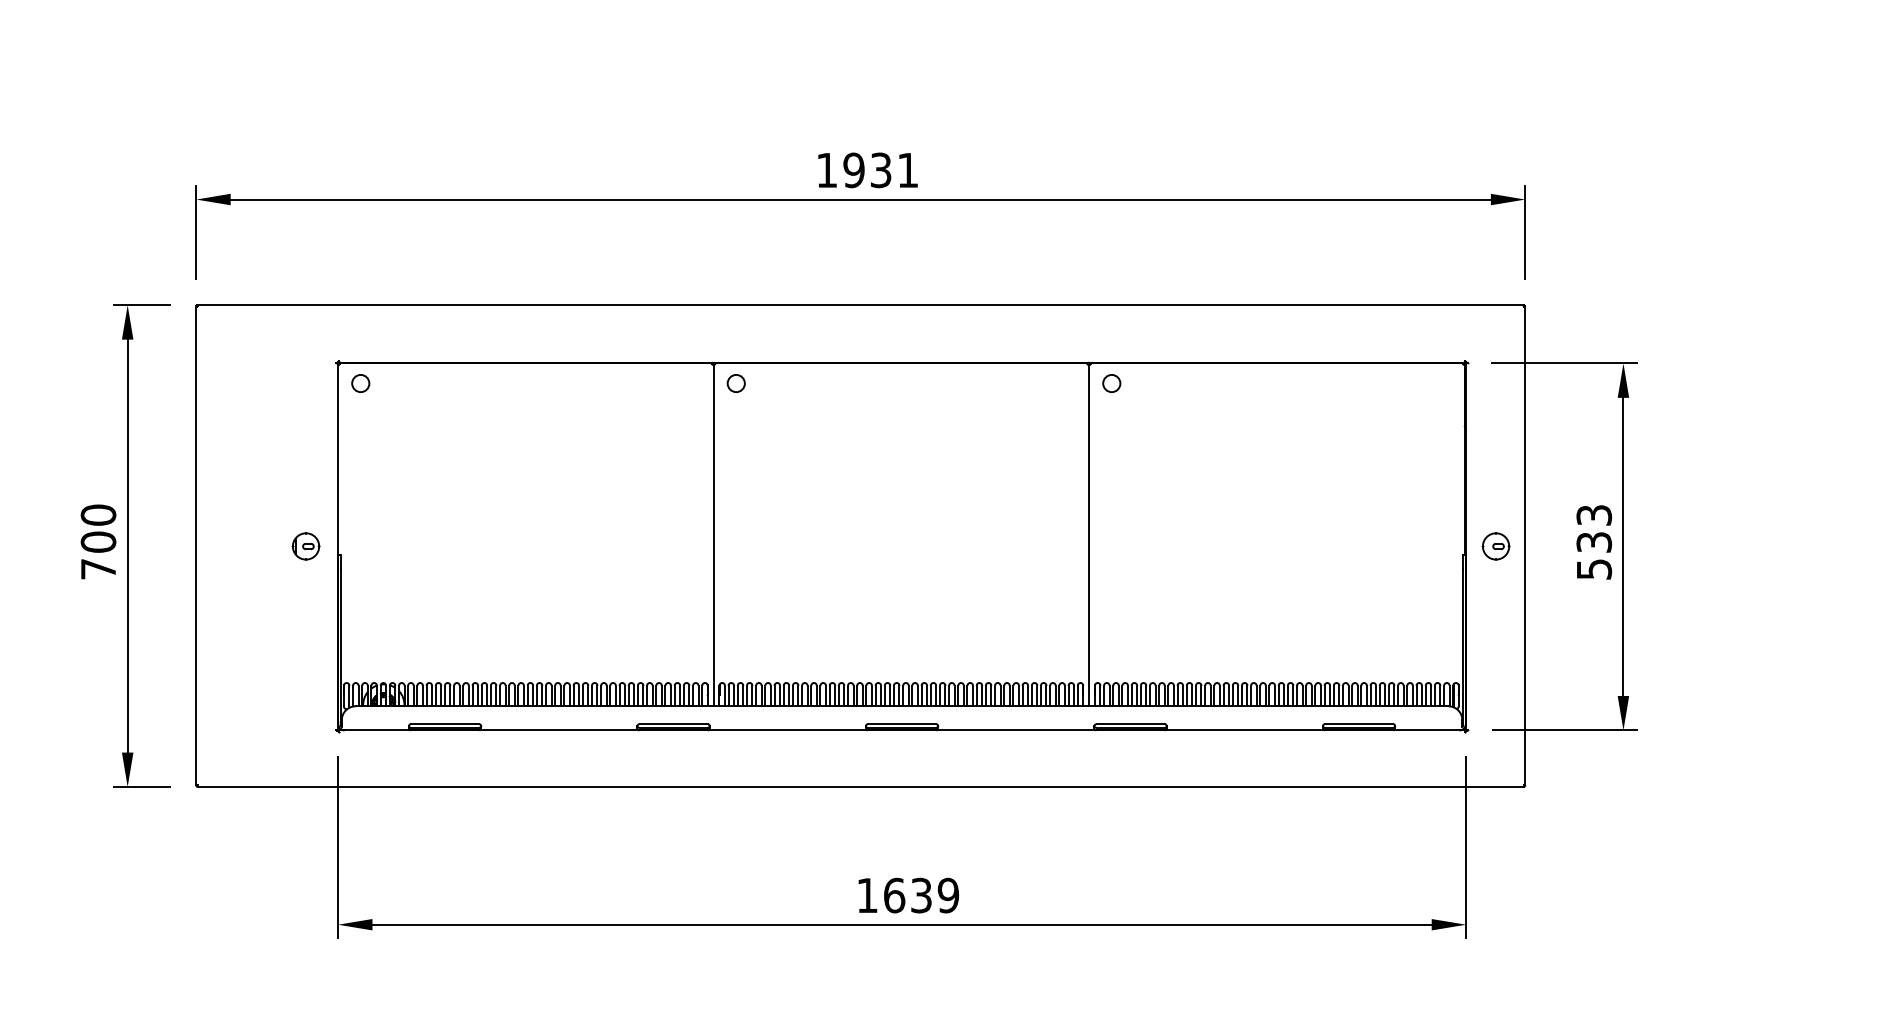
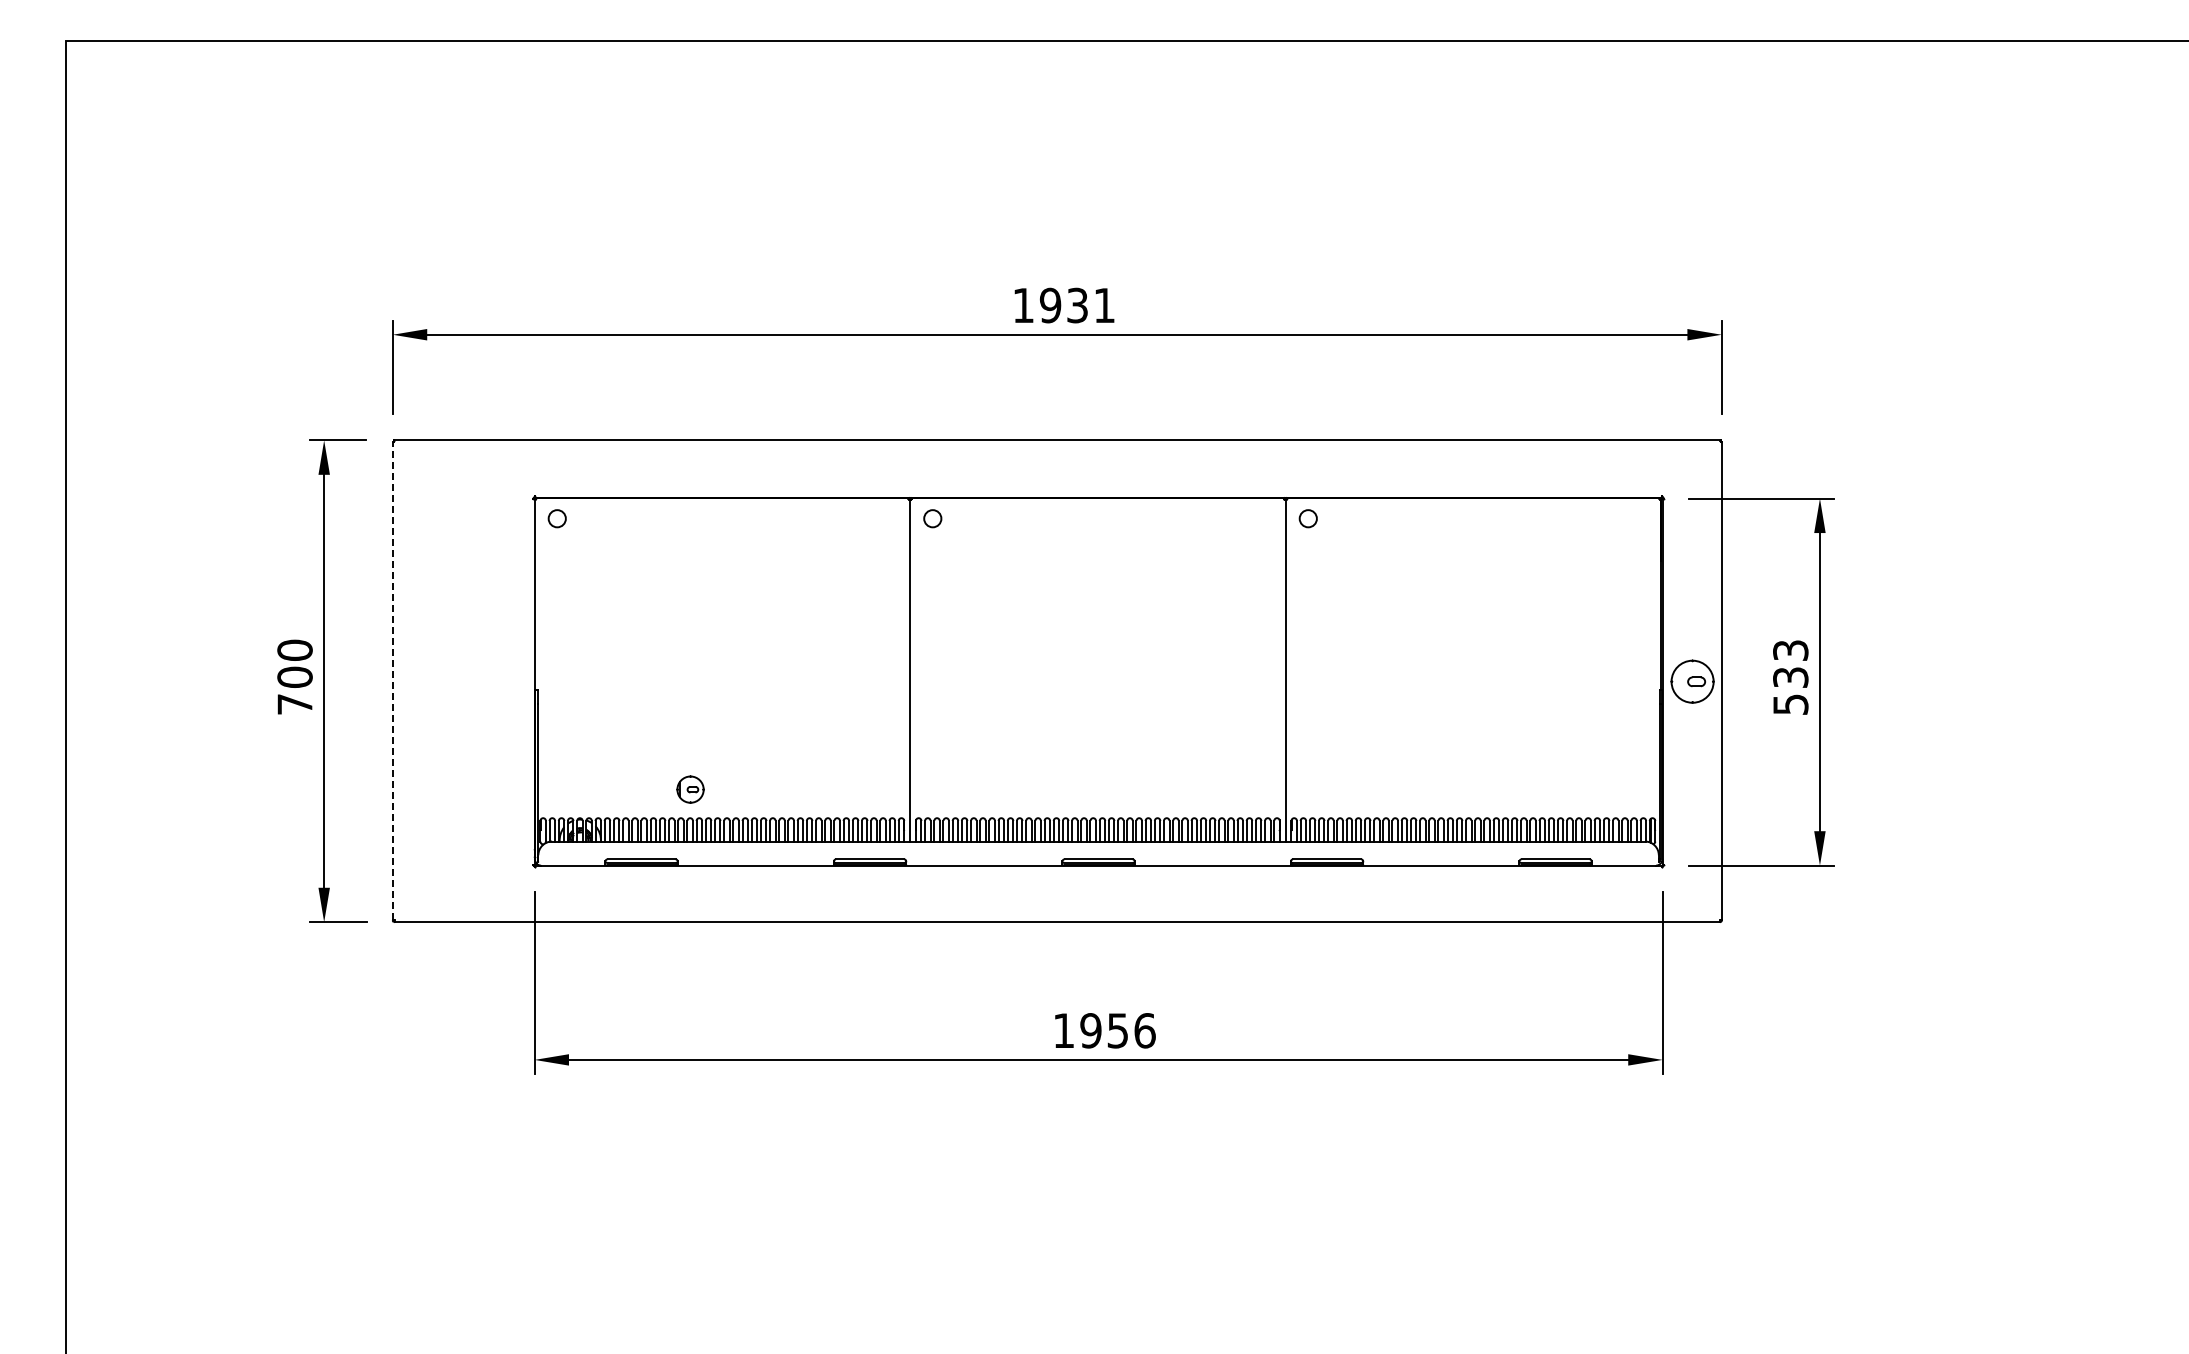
line: (195, 545) -> (392, 680), solid -> dashed
part: (305, 546) -> (690, 789), moved
part: (1495, 546) -> (1692, 681), size x1.6
text: (920, 895) -> (1117, 1030), 1639 -> 1956

